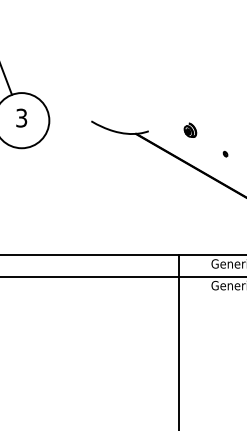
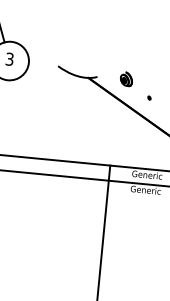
part: (190, 129) -> (126, 78), size x1.43

